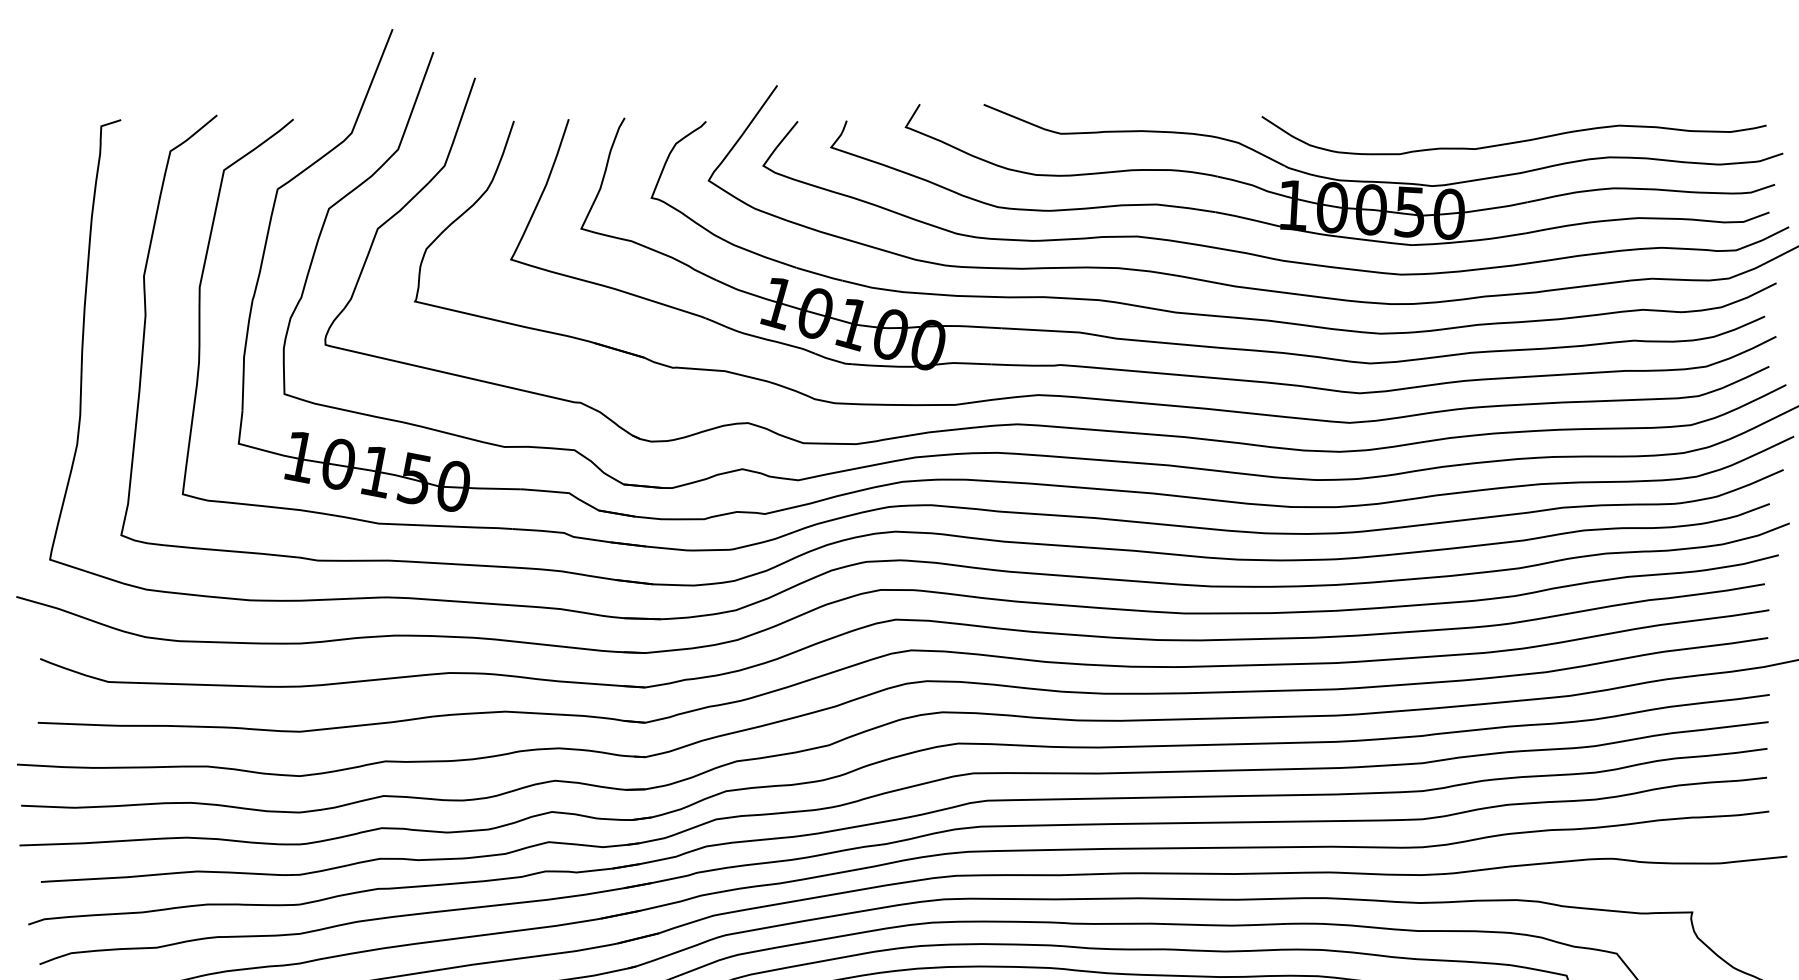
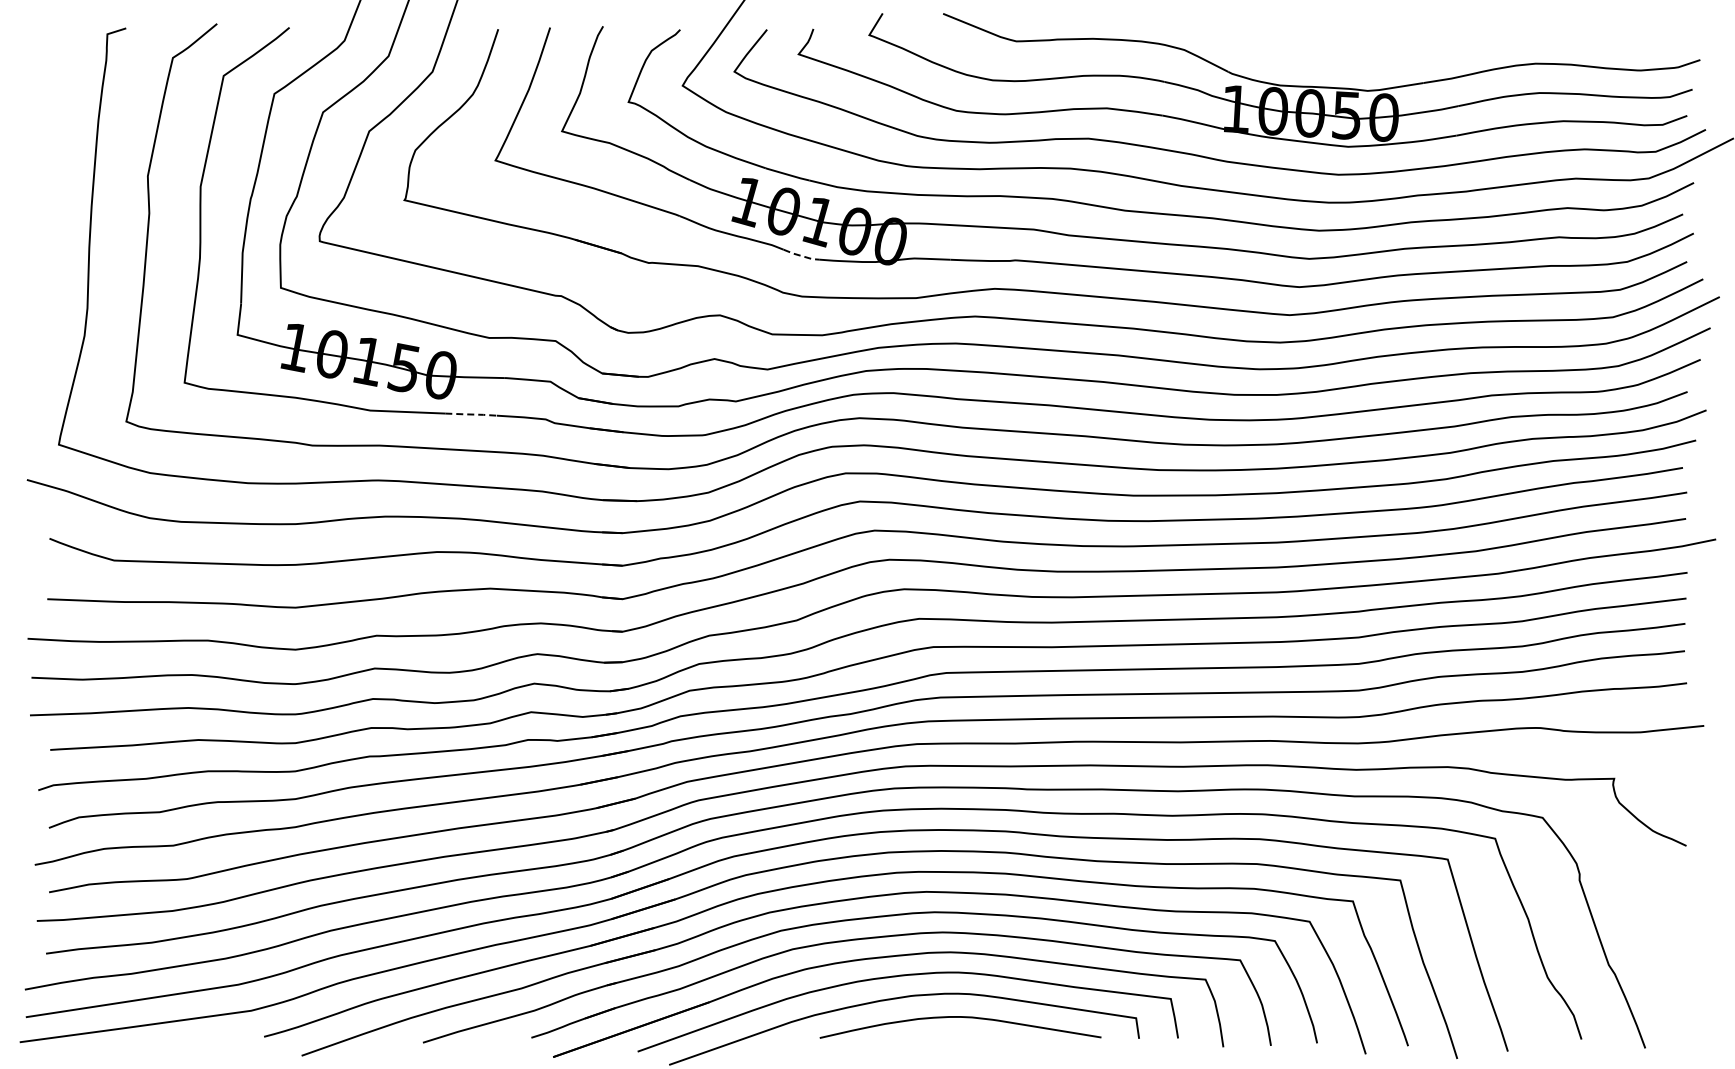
curve: (1515, 141) -> (1446, 48), removed
line: (834, 359) -> (801, 255), solid -> dashed
line: (485, 527) -> (471, 414), solid -> dashed

